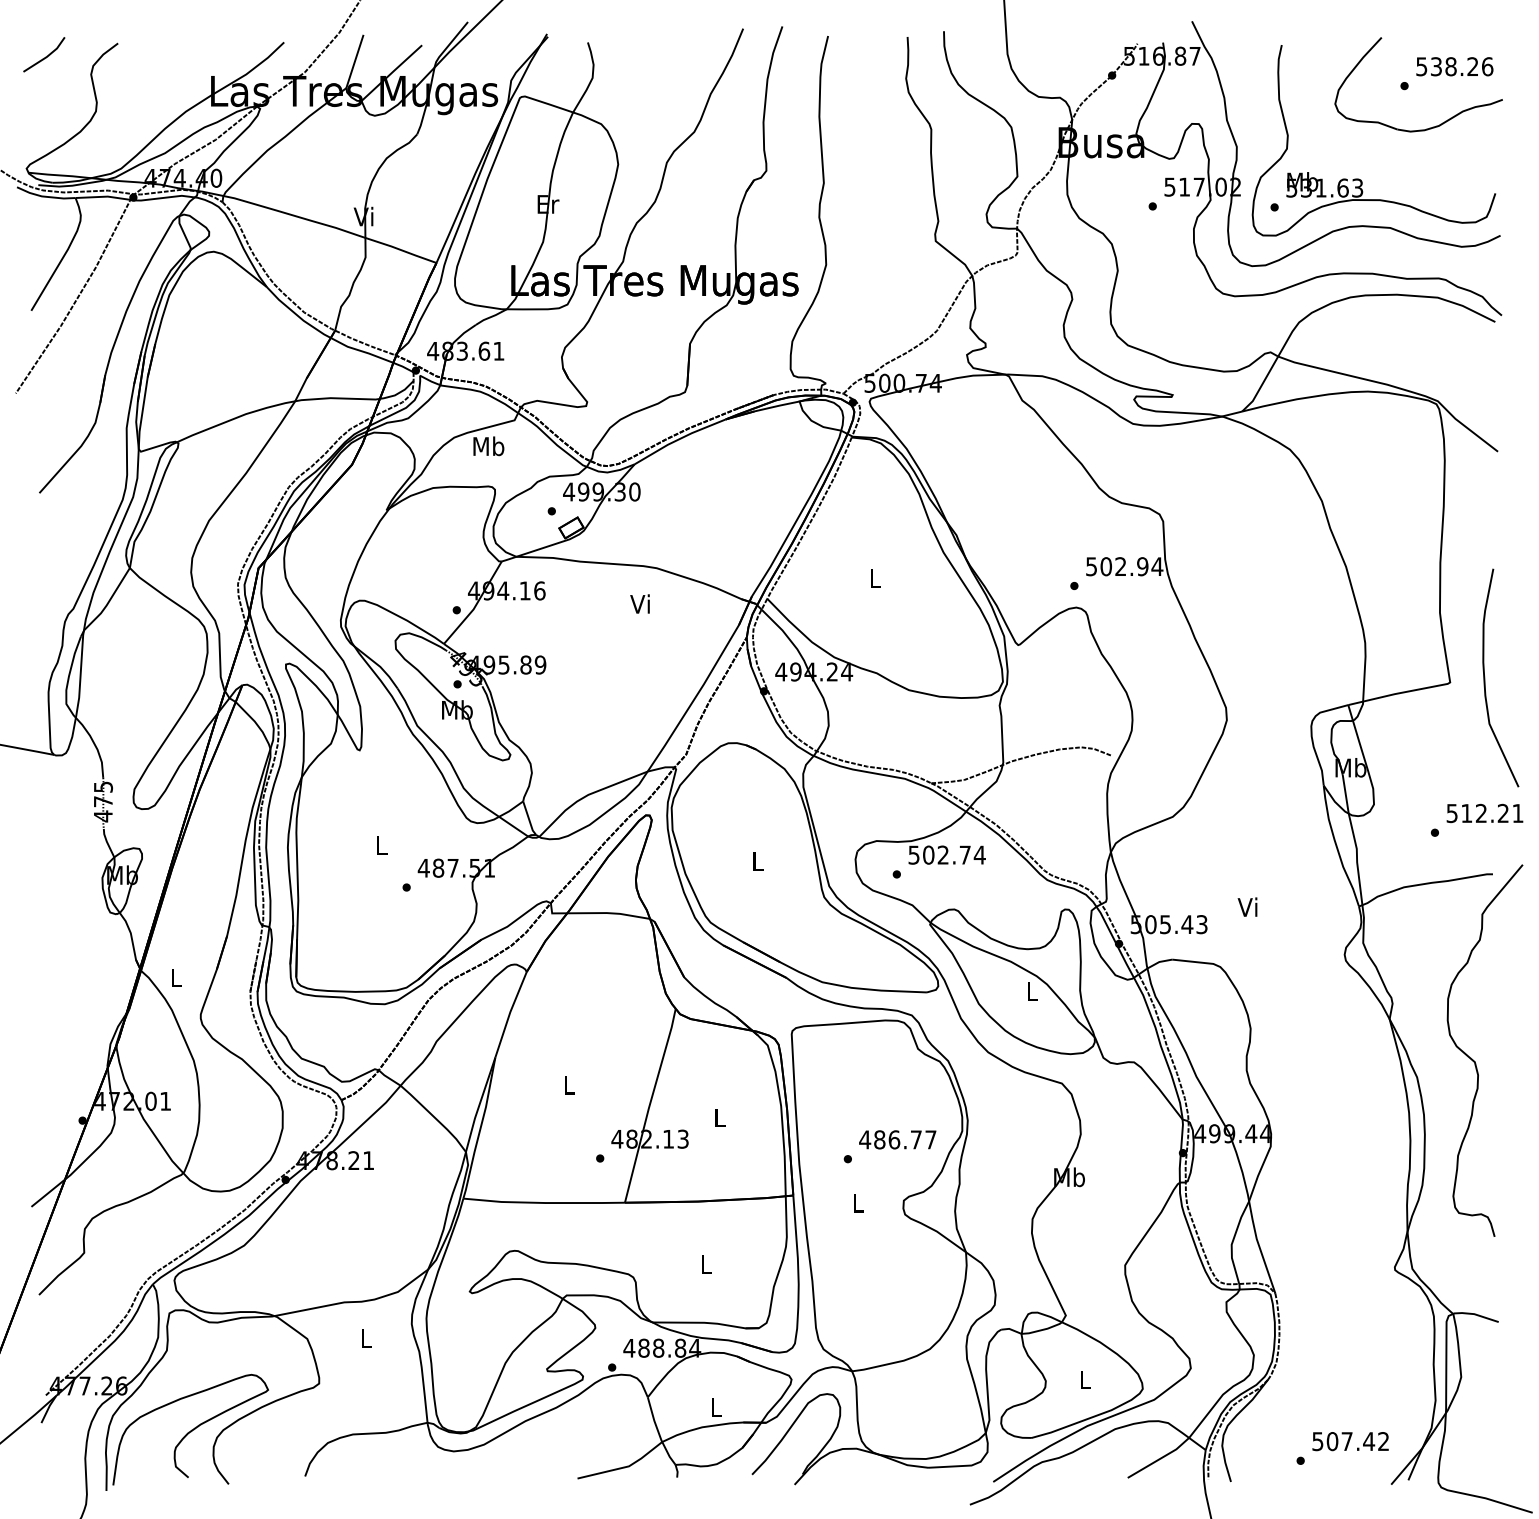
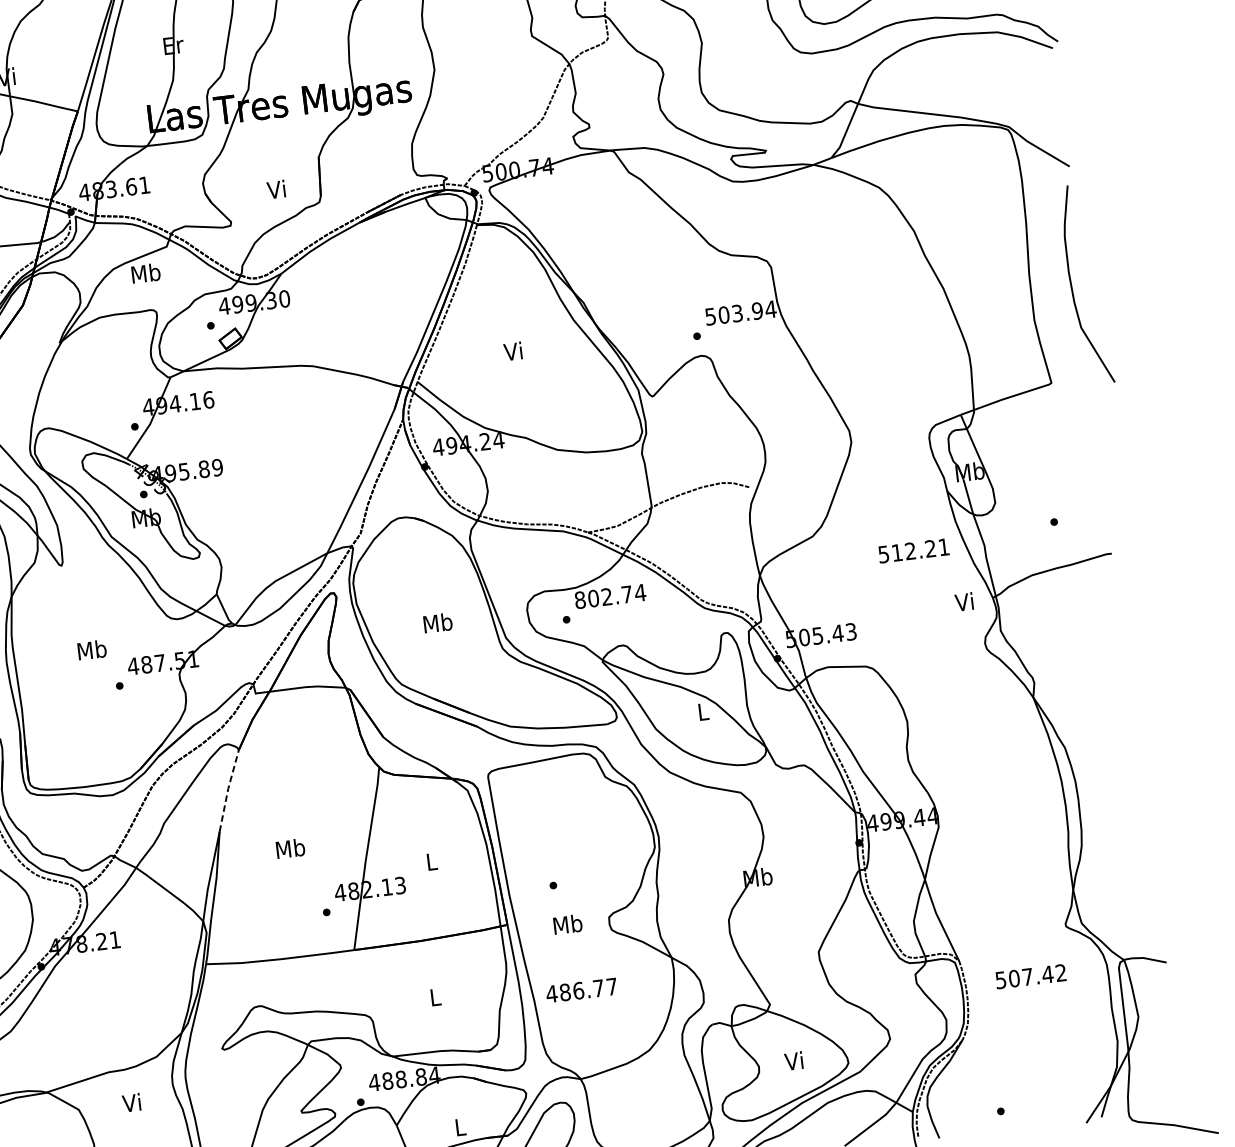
text: (1120, 566) -> (737, 313), 502.94 -> 503.94
text: (873, 577) -> (512, 350), L -> Vi
text: (639, 603) -> (275, 189), moved
curve: (1485, 677) -> (1072, 285), moved
text: (1484, 813) -> (913, 550), moved
text: (381, 844) -> (91, 649), L -> Mb
text: (913, 854) -> (579, 599), 502.74 -> 802.74
text: (757, 860) -> (437, 622), L -> Mb
text: (1247, 906) -> (964, 601), moved
line: (510, 1013) -> (228, 789), solid -> dashed
curve: (1474, 1060) -> (1115, 725), removed
text: (569, 1084) -> (290, 848), L -> Mb
text: (897, 1139) -> (581, 990), moved
text: (858, 1202) -> (567, 924), L -> Mb
text: (364, 1337) -> (130, 1102), L -> Vi
text: (1083, 1379) -> (793, 1061), L -> Vi
text: (1350, 1441) -> (1030, 976), moved

